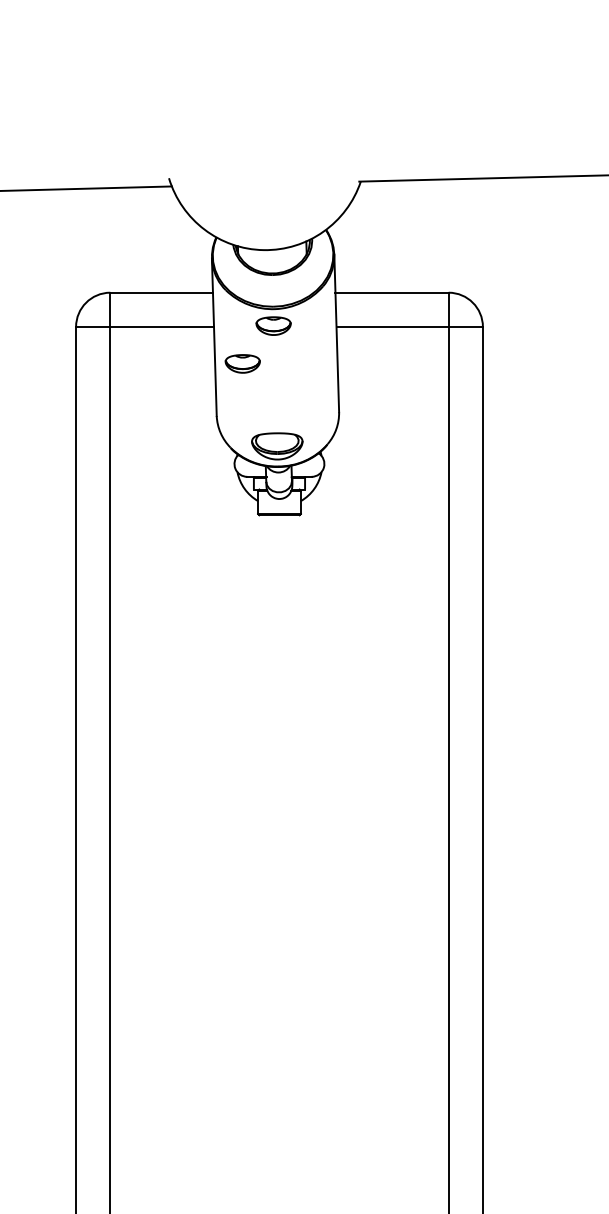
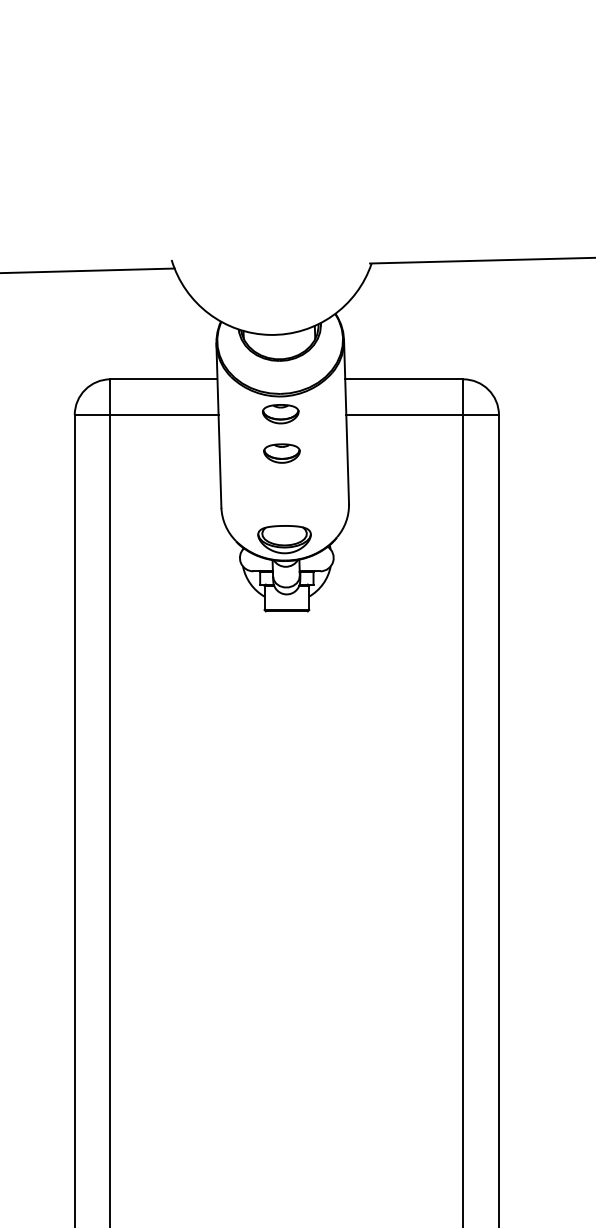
part: (242, 363) -> (281, 453), moved

